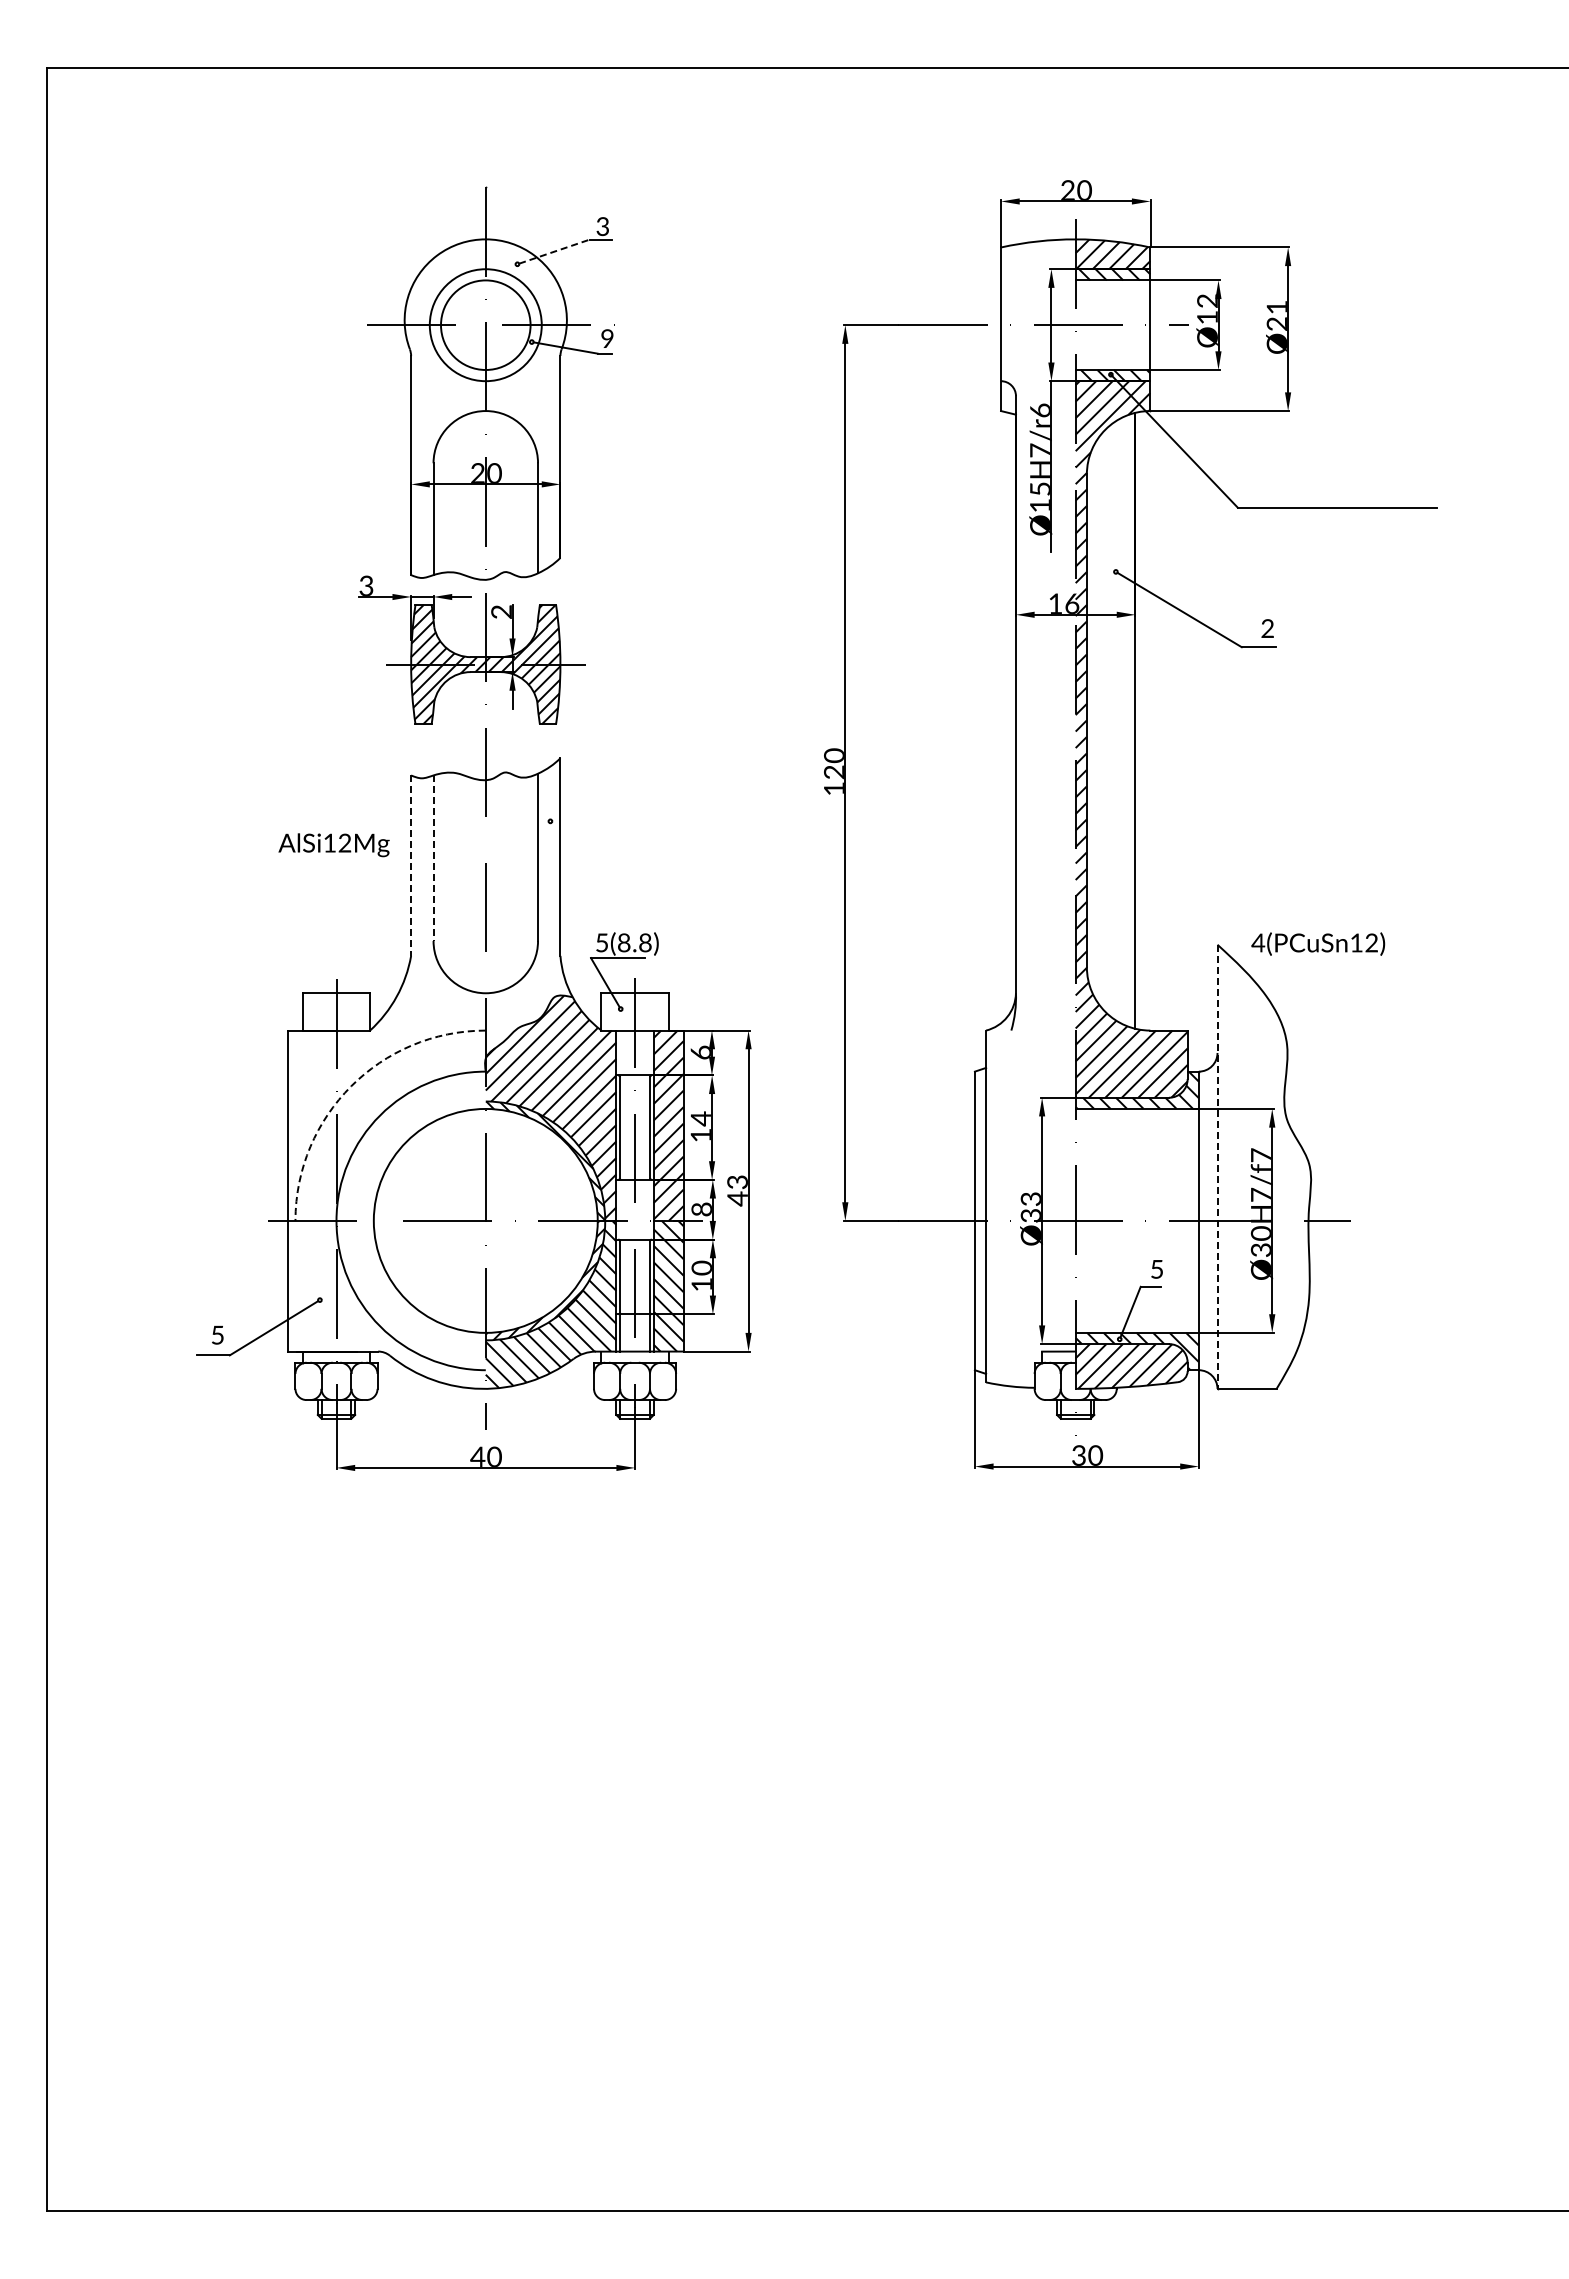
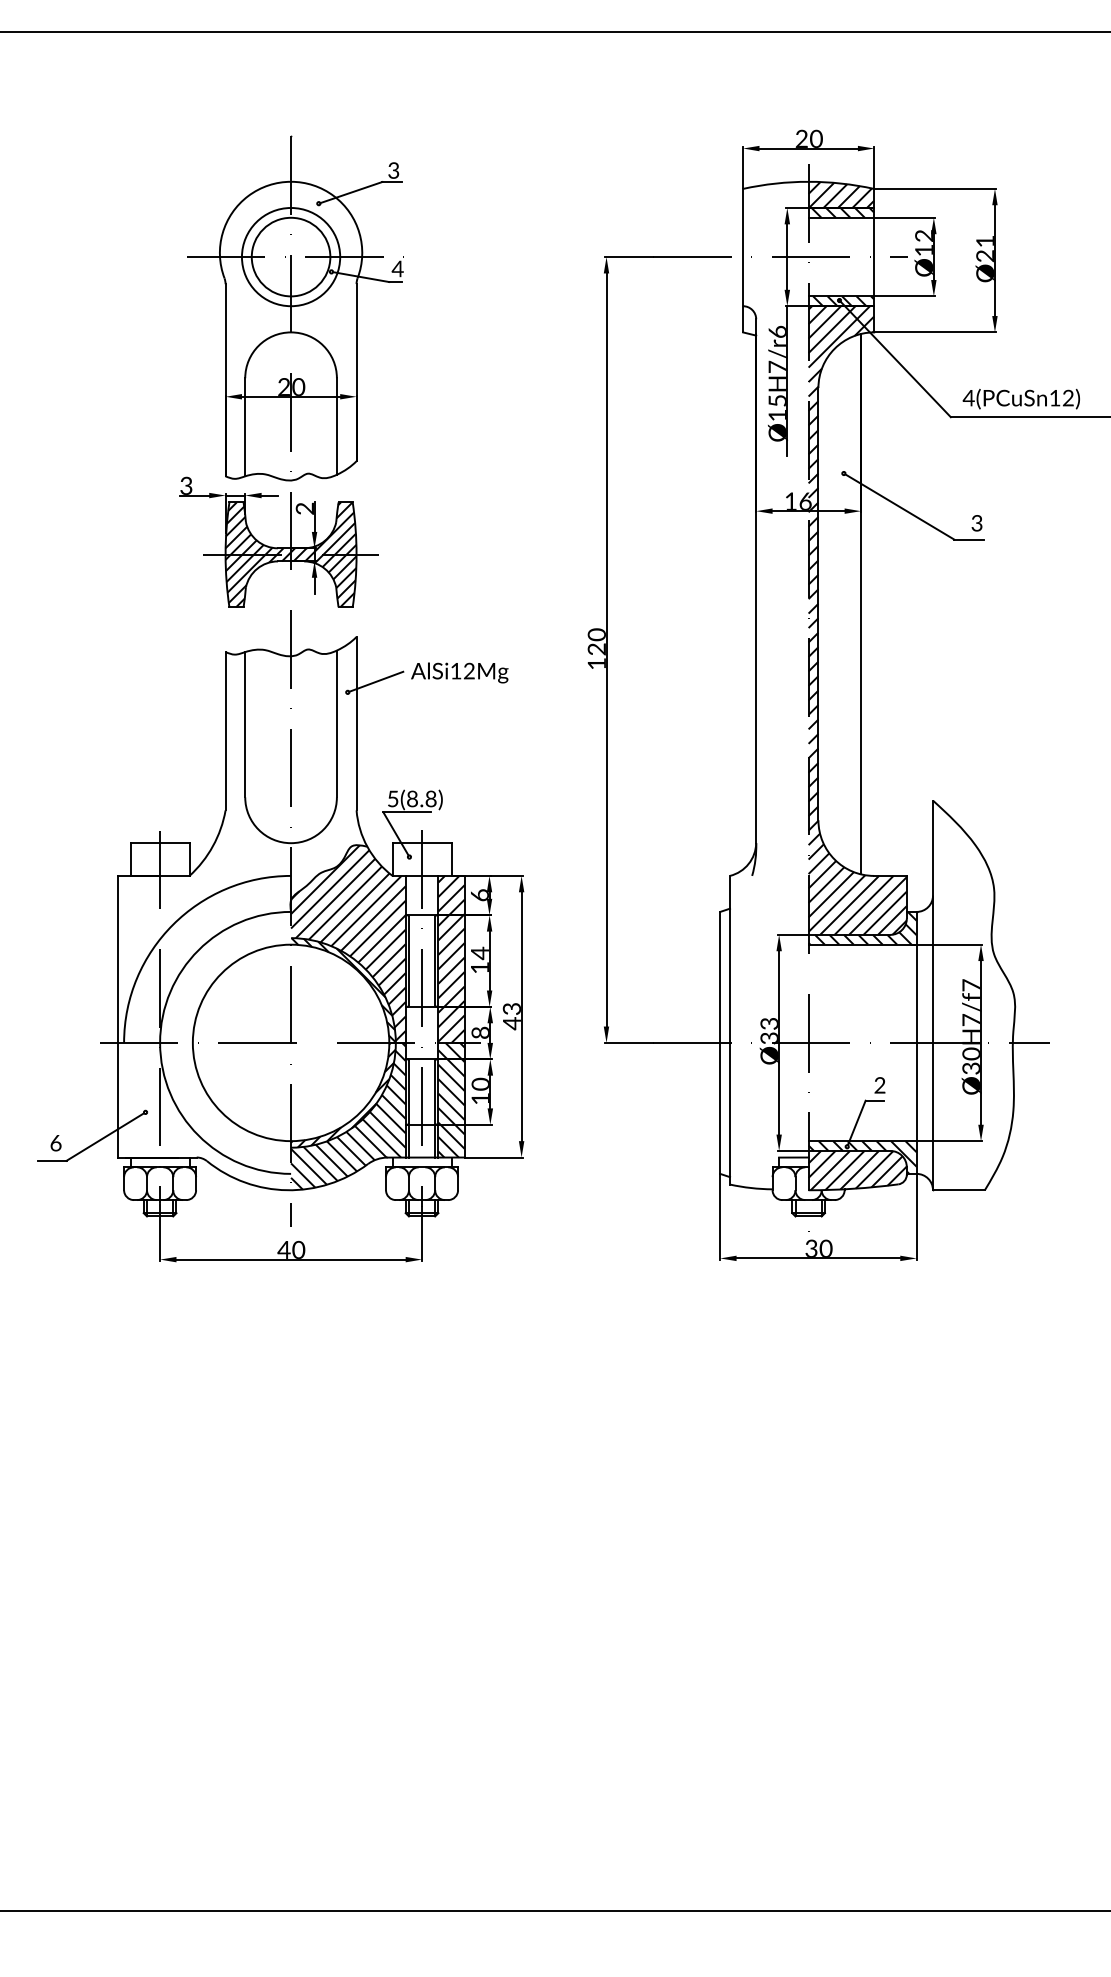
line: (555, 251) -> (352, 192), dashed -> solid
text: (607, 338) -> (397, 268), 9 -> 4
text: (1267, 631) -> (976, 525), 2 -> 3
line: (582, 808) -> (375, 681), added
text: (333, 845) -> (459, 673), moved
line: (433, 858) -> (245, 724), dashed -> solid
line: (411, 866) -> (225, 731), dashed -> solid
text: (1318, 943) -> (1021, 398), moved
arc: (351, 1086) -> (173, 924), dashed -> solid
line: (1217, 1167) -> (933, 996), dashed -> solid
text: (1156, 1268) -> (879, 1084), 5 -> 2
text: (217, 1334) -> (55, 1142), 5 -> 6

